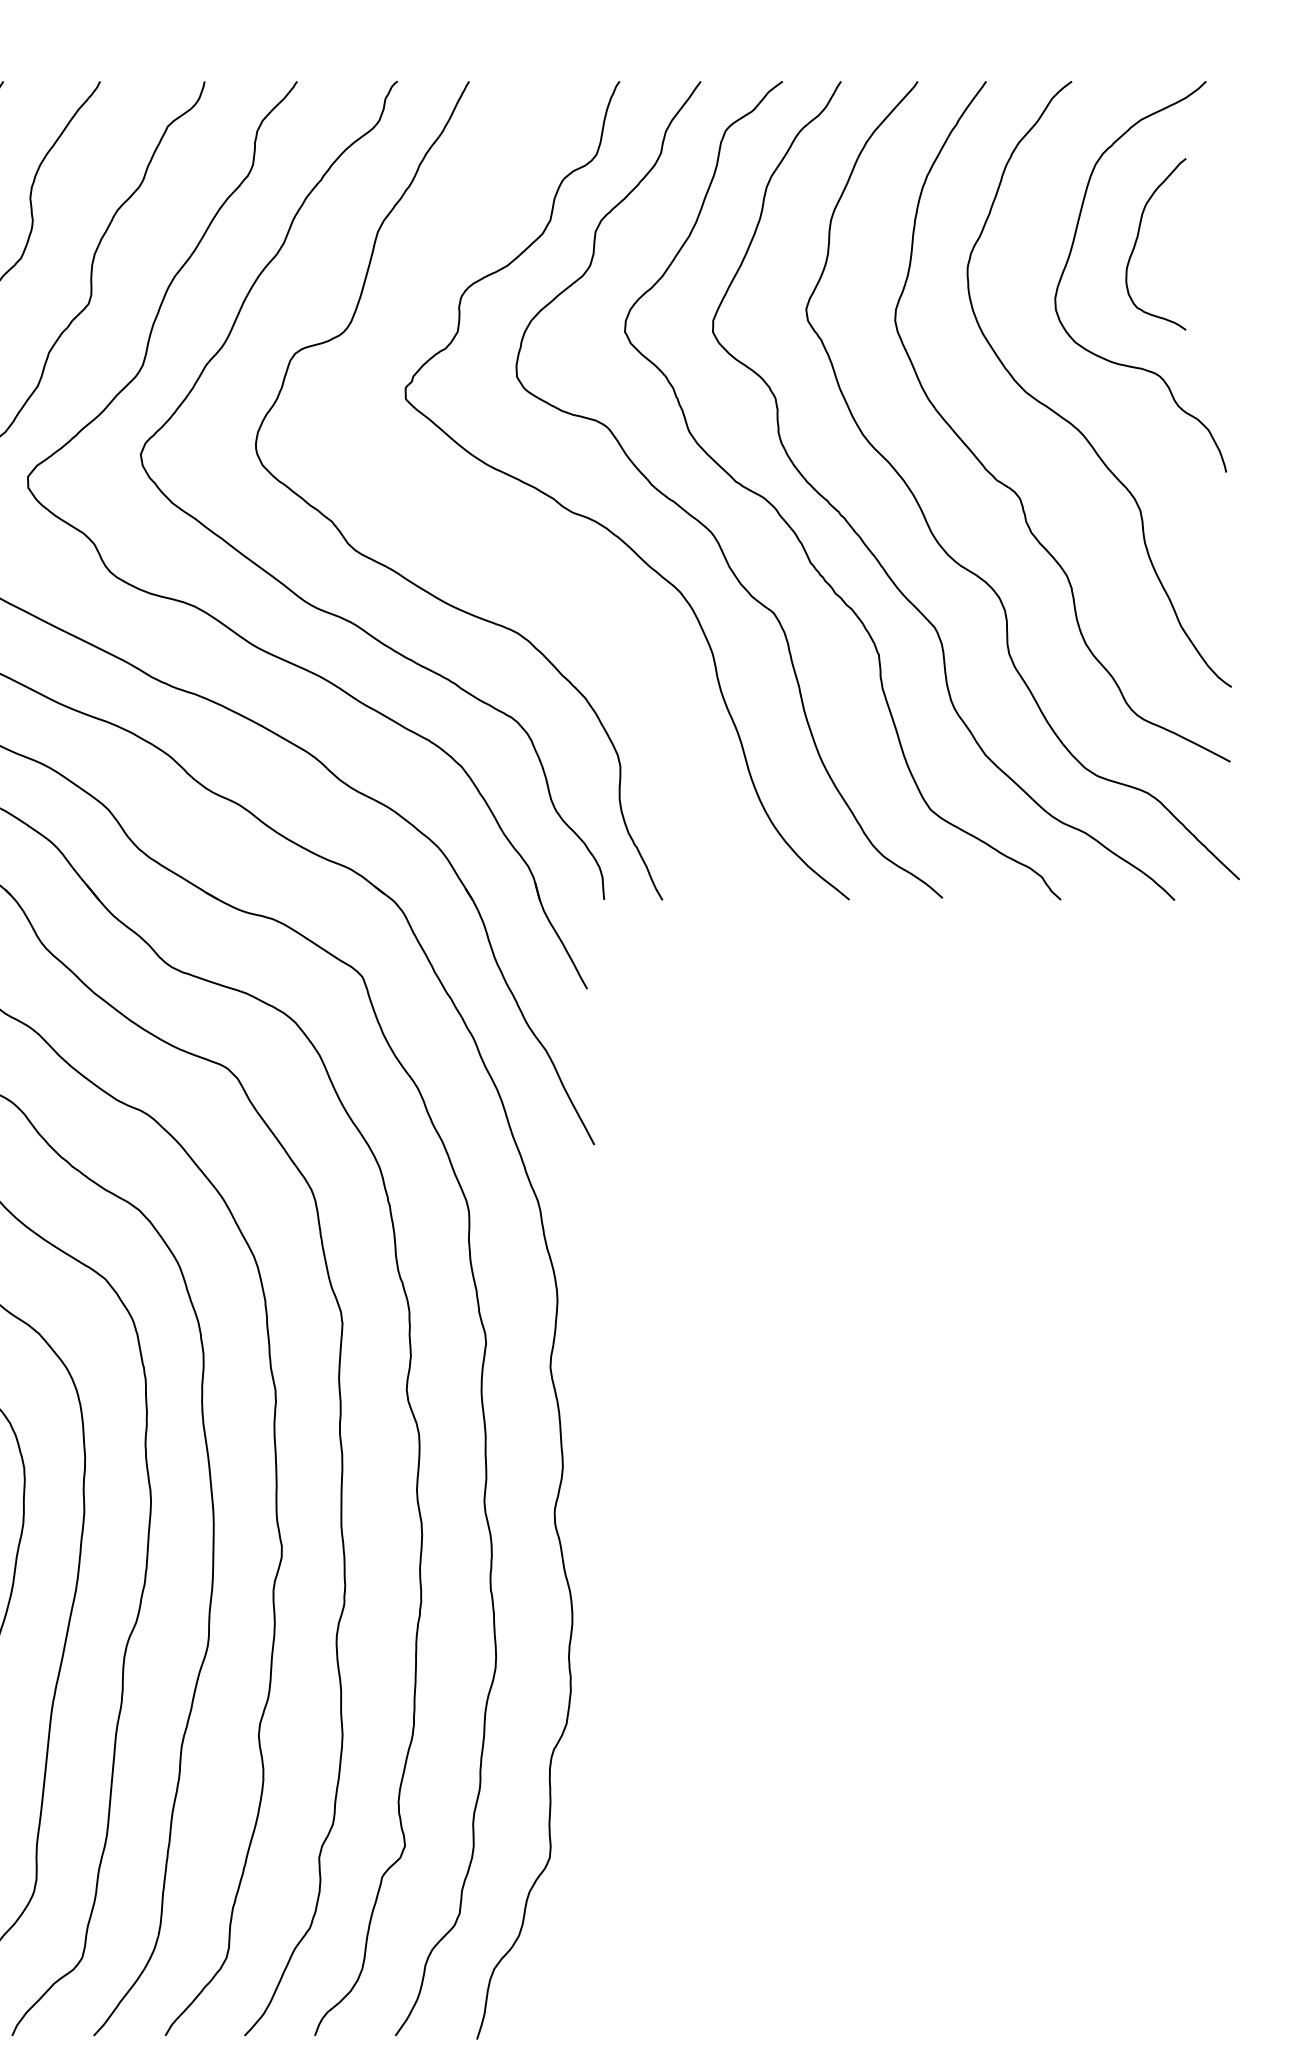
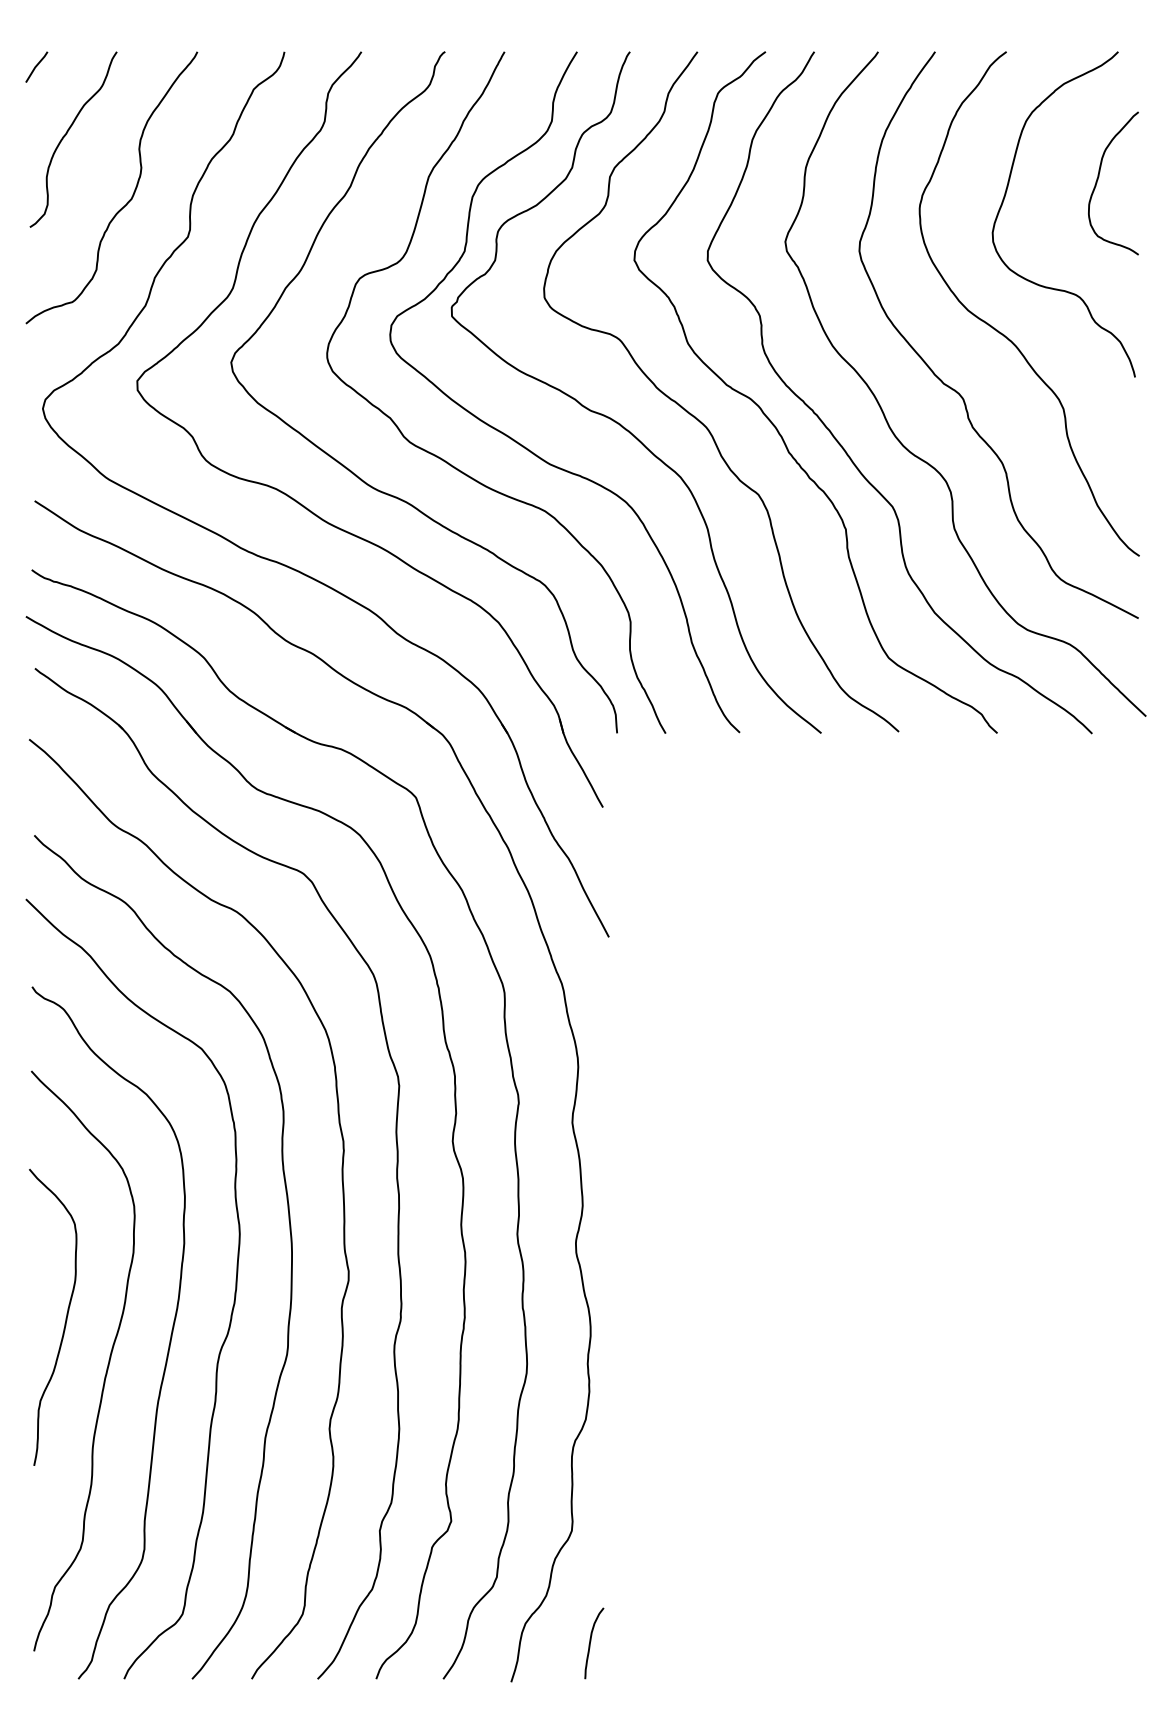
curve: (1137, 240) -> (1098, 180), moved
curve: (497, 557) -> (528, 448), added
curve: (573, 1990) -> (591, 1641), added

